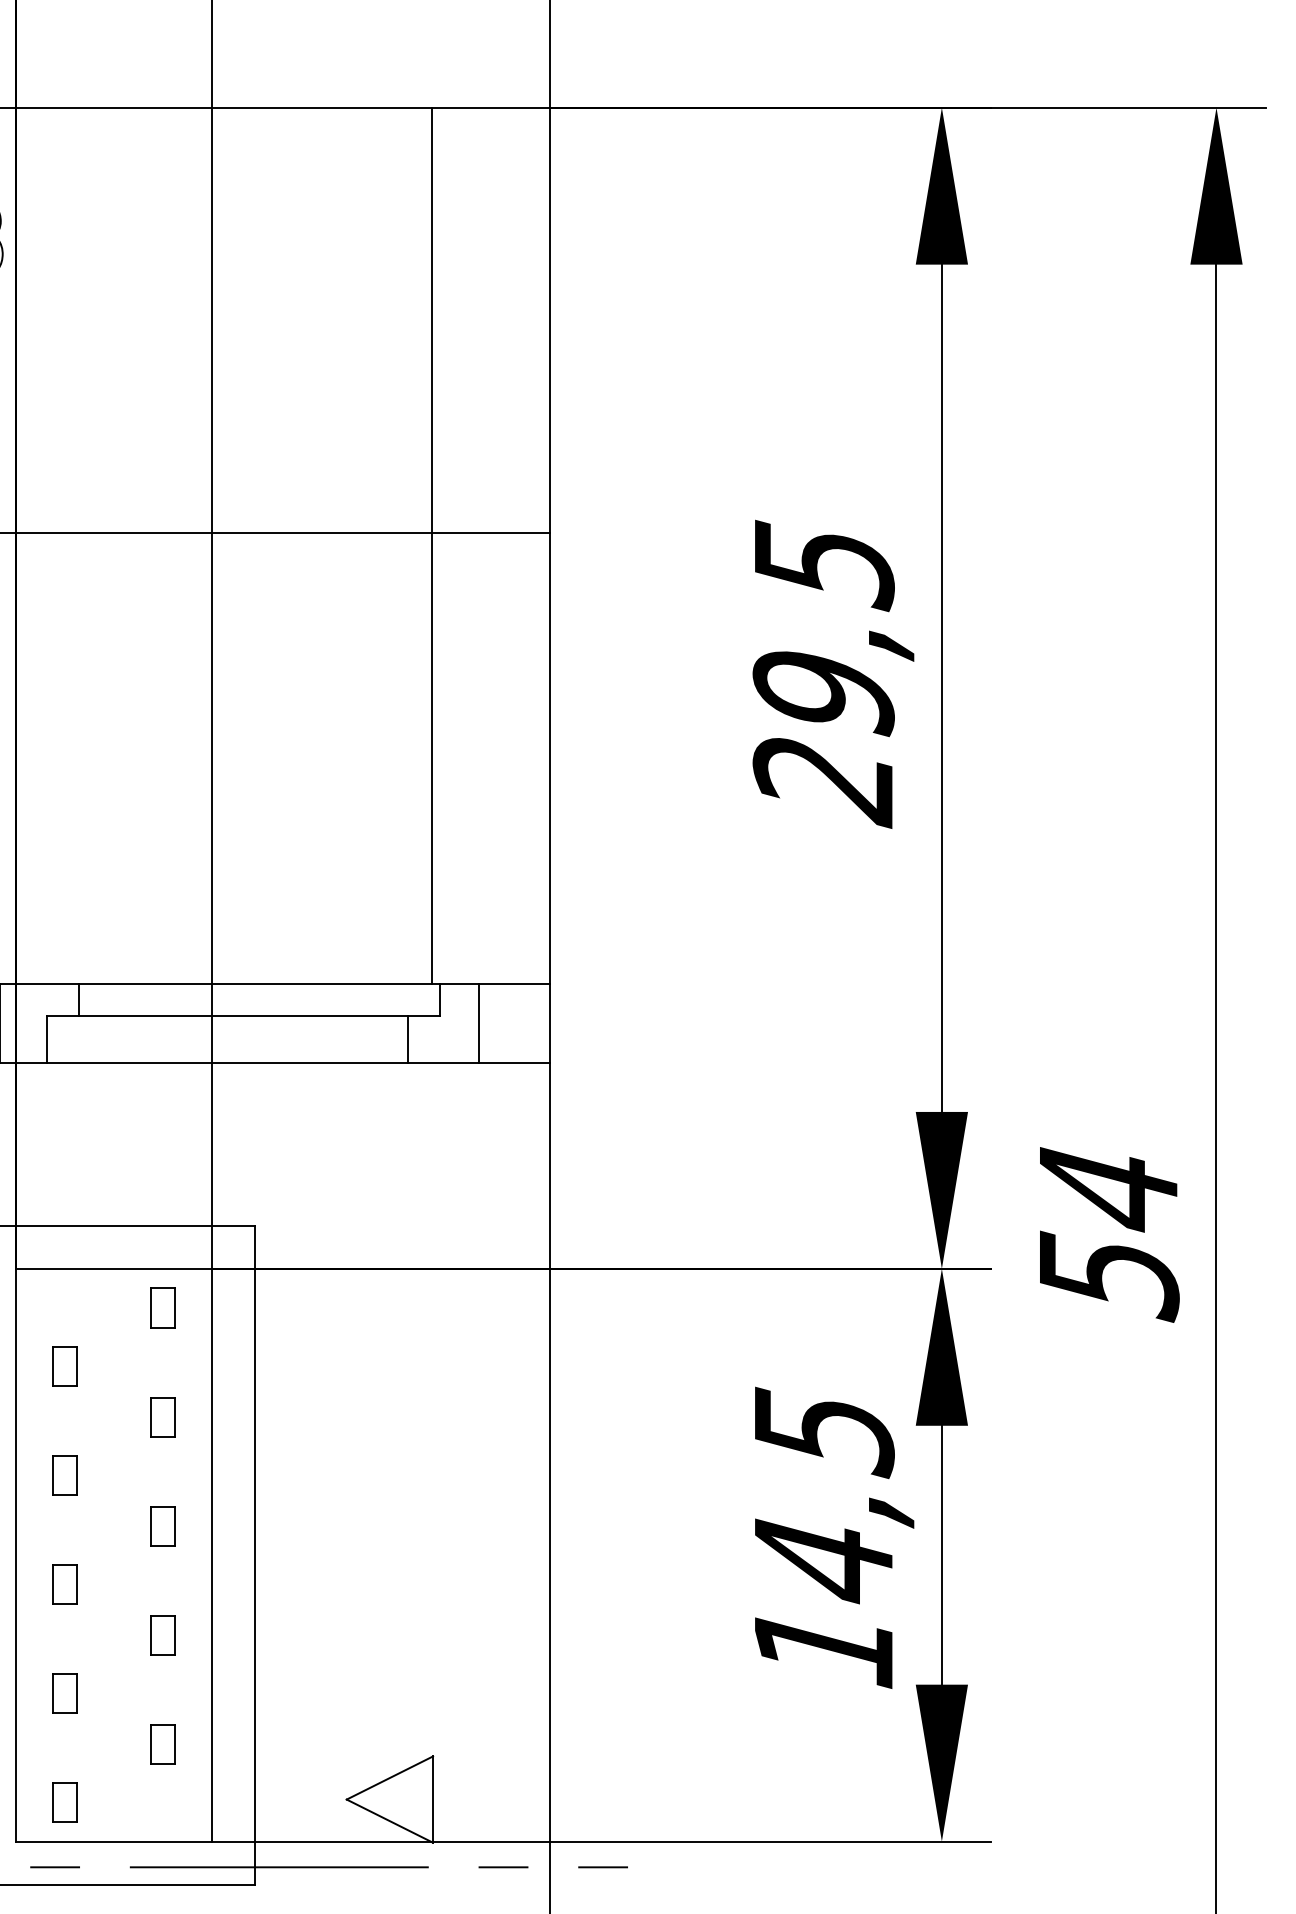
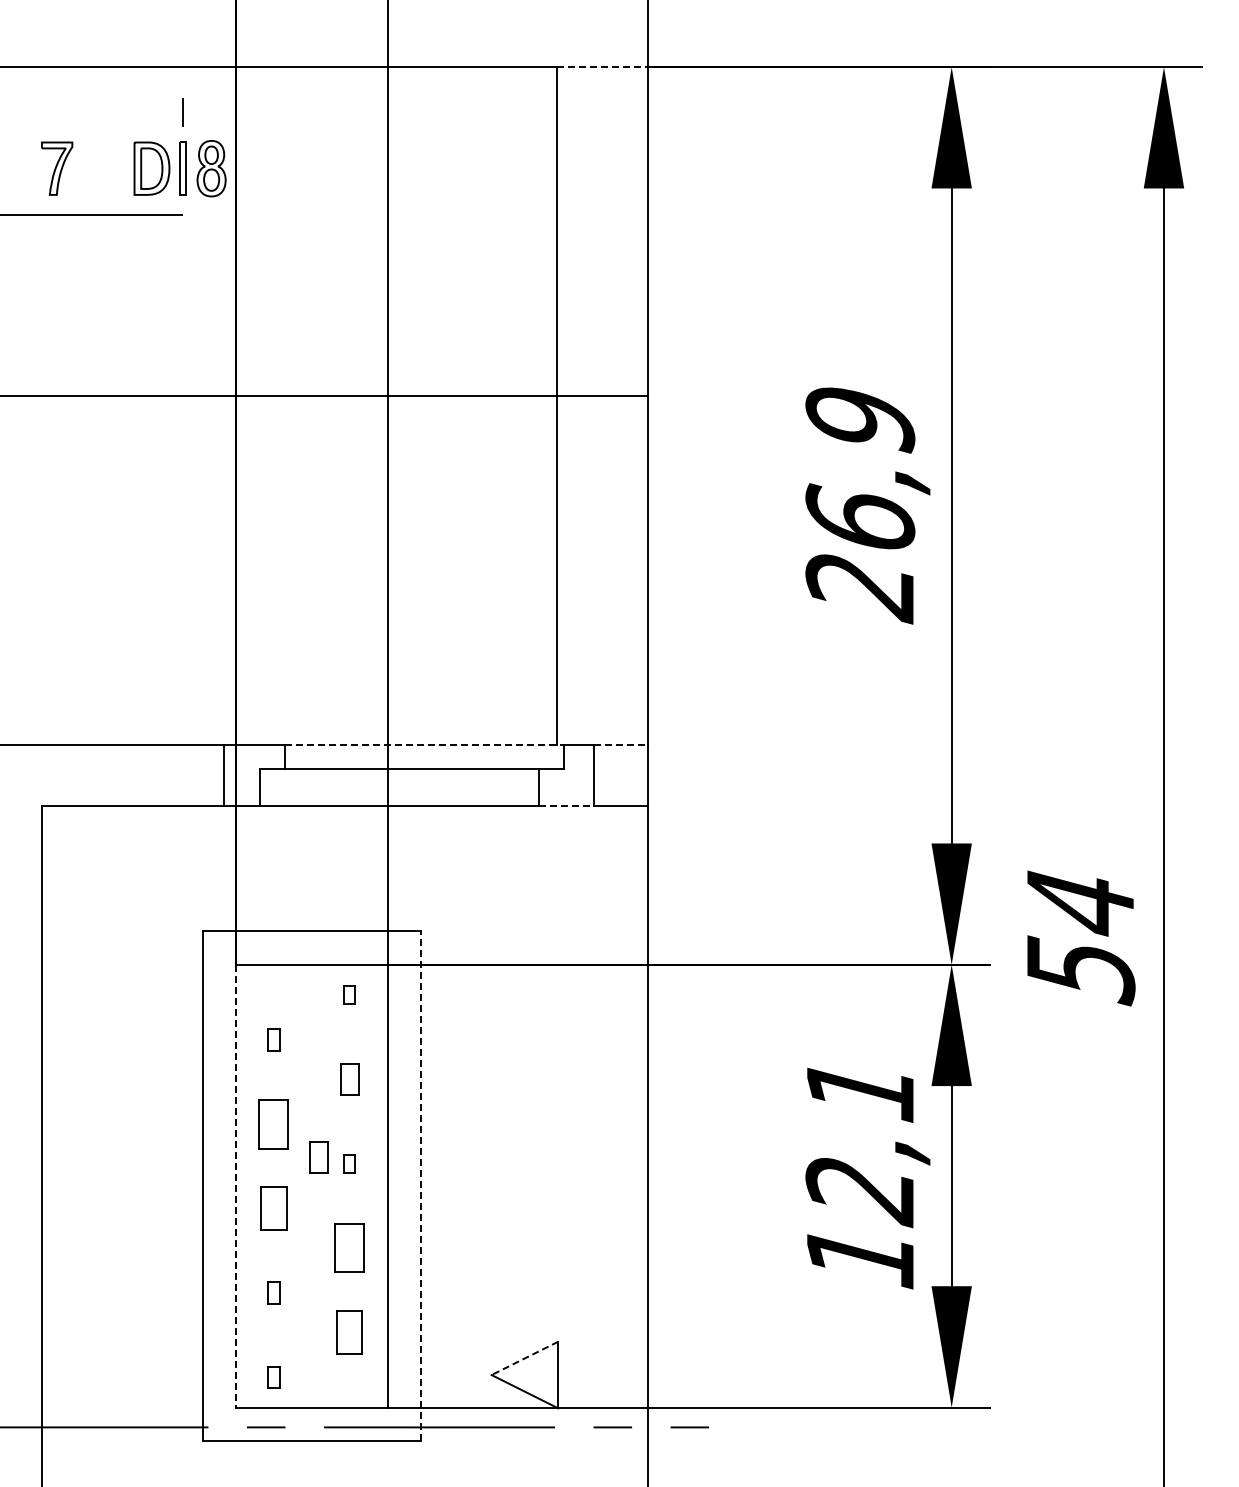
line: (491, 108) -> (603, 67), solid -> dashed
text: (823, 628) -> (860, 469), 29,5 -> 26,9
line: (259, 983) -> (424, 744), solid -> dashed
line: (514, 983) -> (621, 744), solid -> dashed
line: (444, 1062) -> (567, 805), solid -> dashed
part: (162, 1307) -> (349, 994), size x0.6
part: (64, 1365) -> (273, 1039), size x0.7
part: (64, 1474) -> (273, 1123), size x1.6
text: (823, 1498) -> (860, 1142), 14,5 -> 12,1
part: (122, 1518) -> (318, 1157), added
part: (162, 1525) -> (349, 1163), size x0.6
line: (16, 1555) -> (236, 1186), solid -> dashed
line: (256, 1555) -> (421, 1186), solid -> dashed
part: (64, 1584) -> (273, 1208), size x1.4
part: (162, 1634) -> (349, 1247), size x1.6
part: (64, 1692) -> (273, 1292), size x0.7
part: (162, 1743) -> (349, 1331), size x1.4
line: (389, 1778) -> (524, 1358), solid -> dashed
part: (64, 1801) -> (273, 1376), size x0.7

